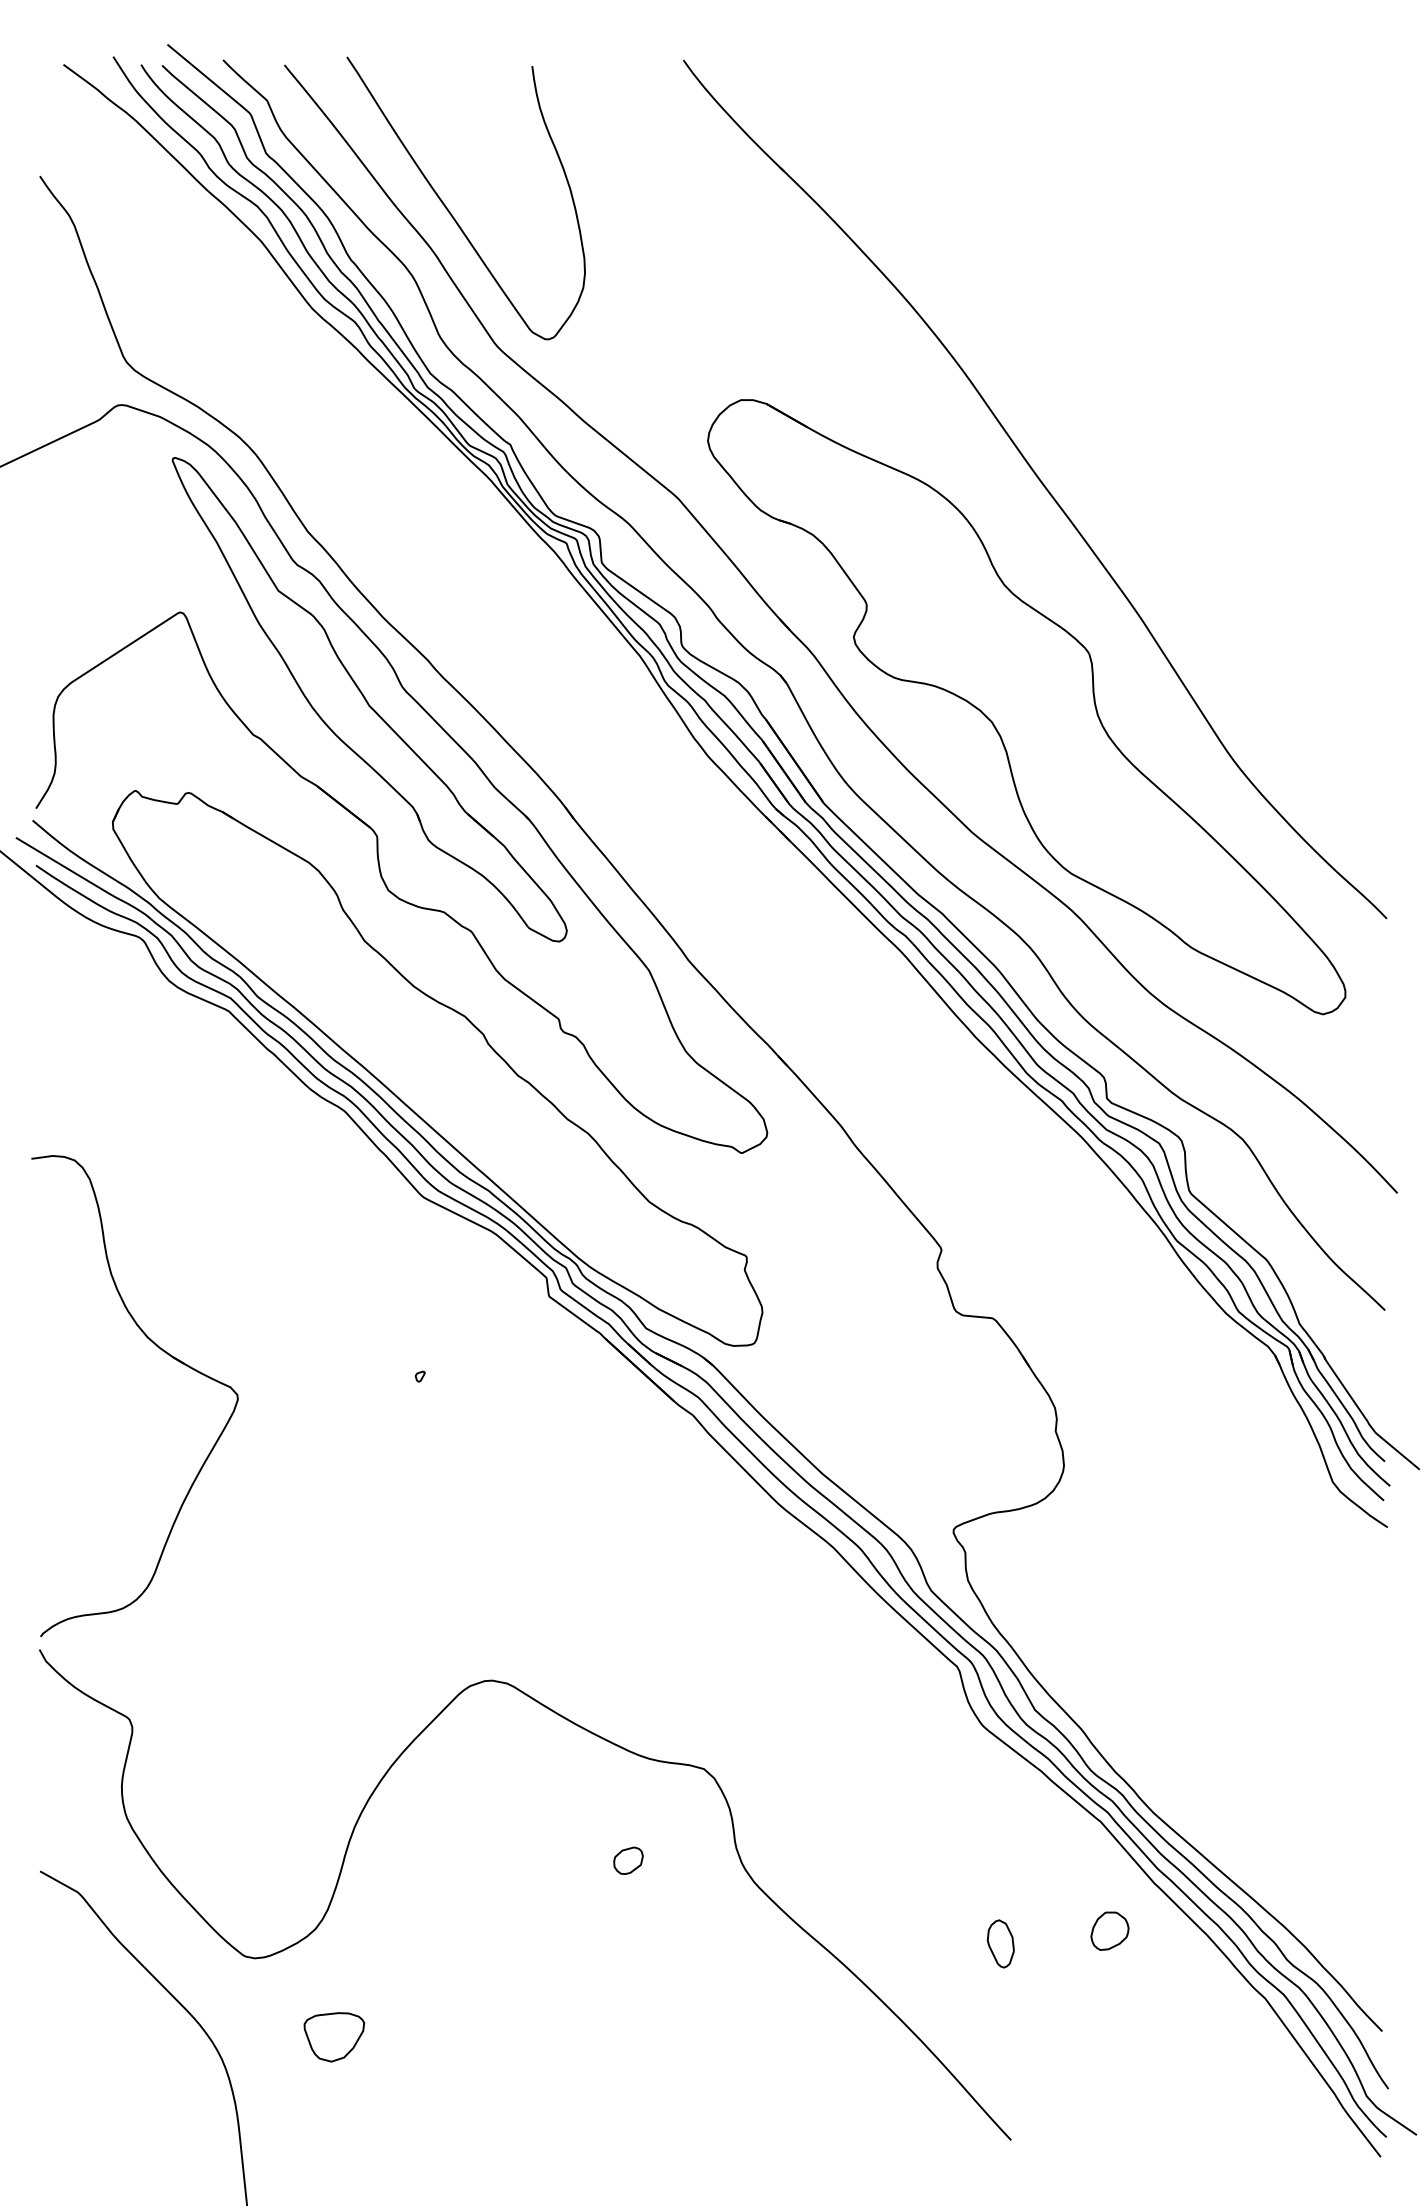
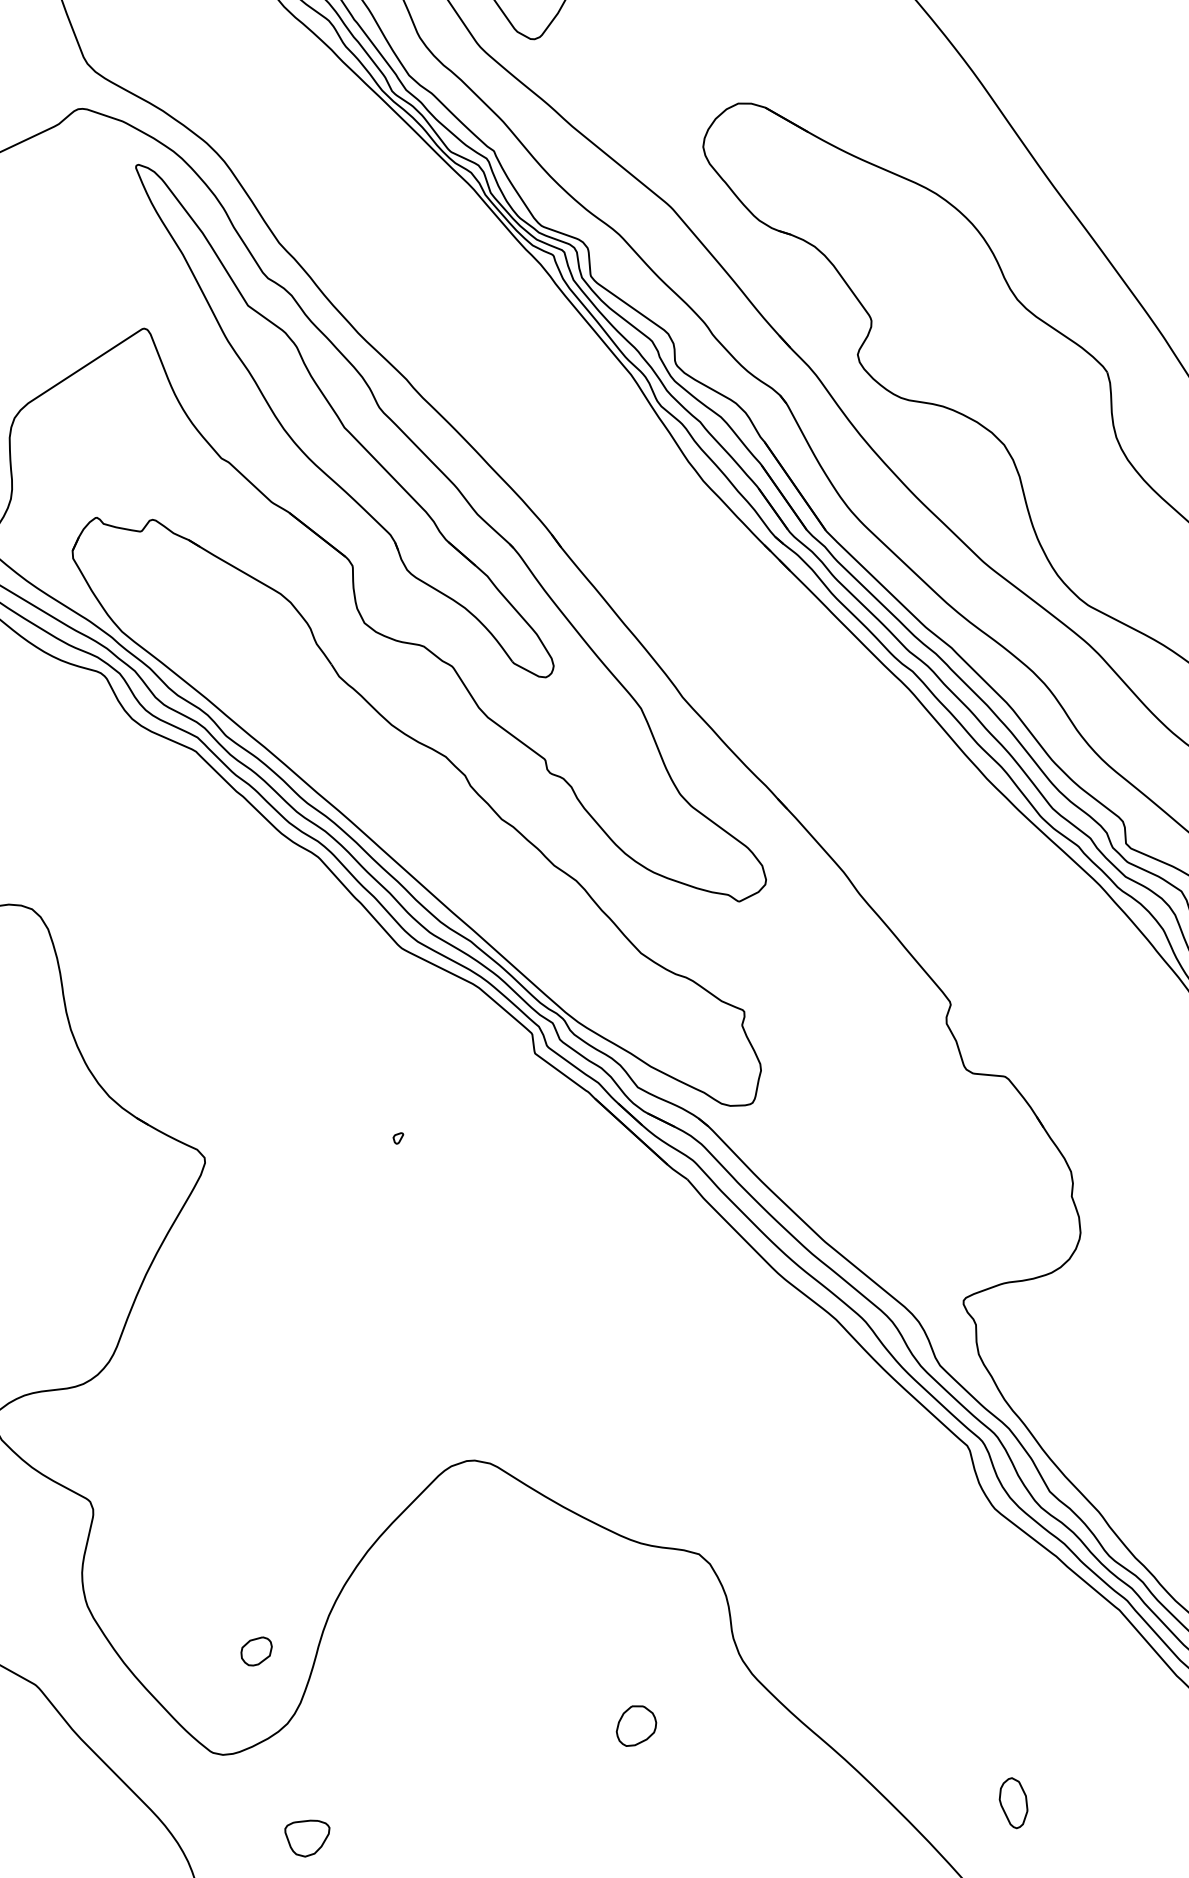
part: (628, 1860) -> (256, 1651), moved
part: (1109, 1930) -> (636, 1725), moved
part: (1000, 1943) -> (1013, 1802), moved
part: (334, 2037) -> (307, 1838), size x0.7

